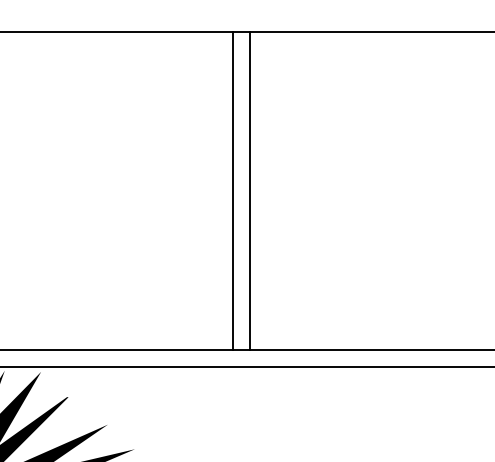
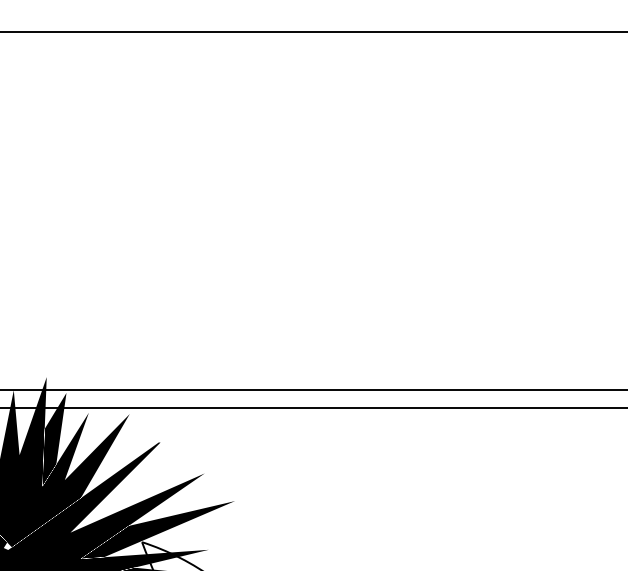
line: (233, 190) -> (345, 210), removed
line: (249, 190) -> (363, 210), removed

